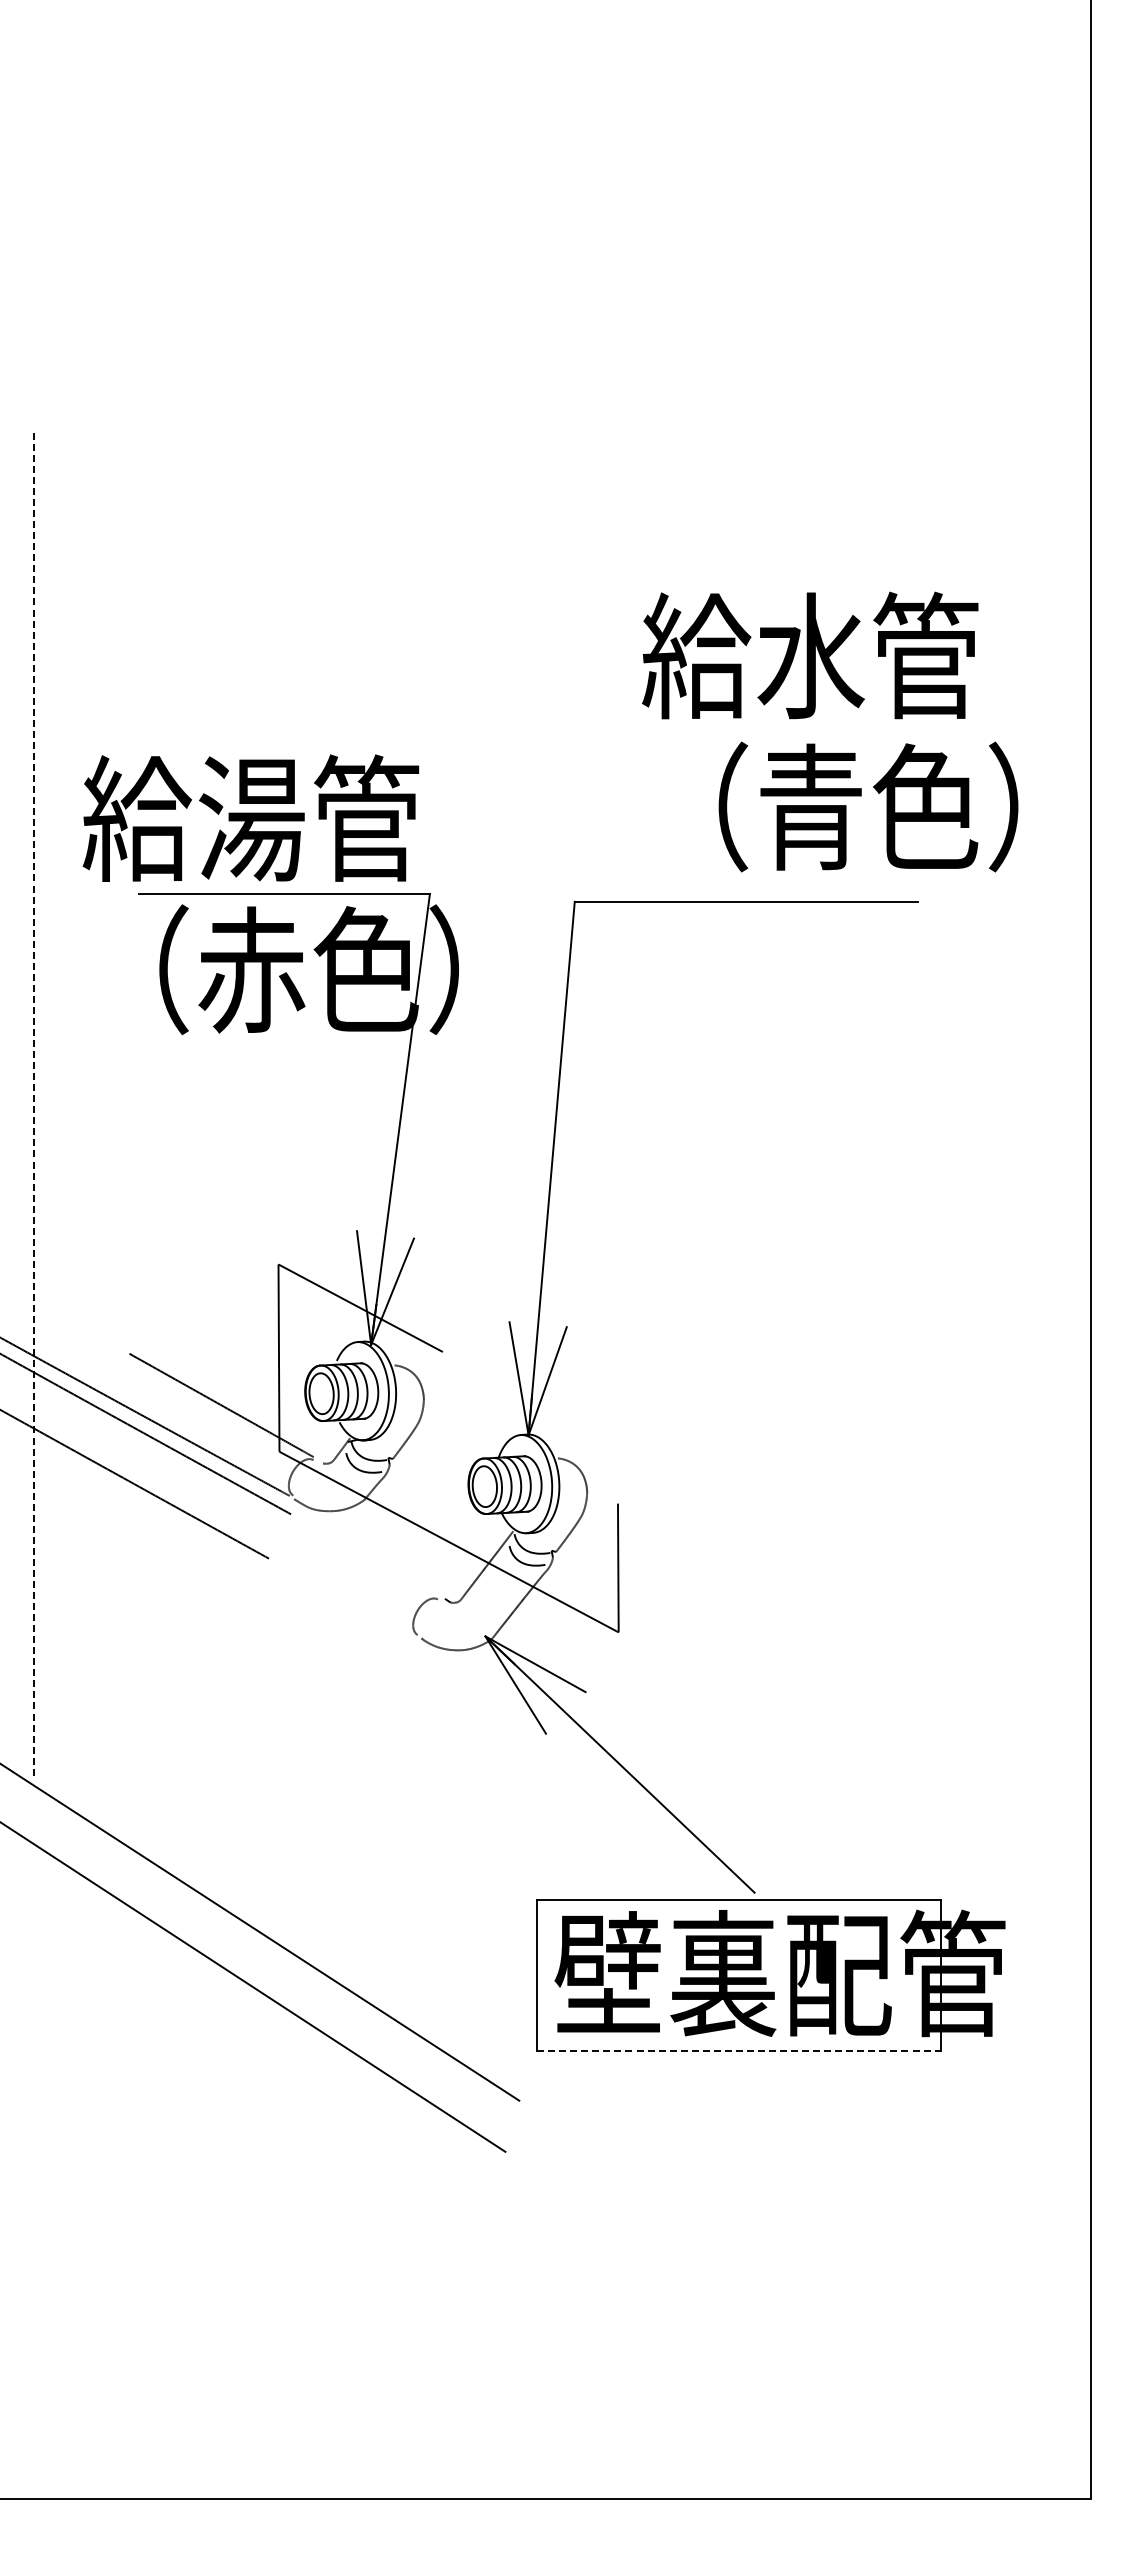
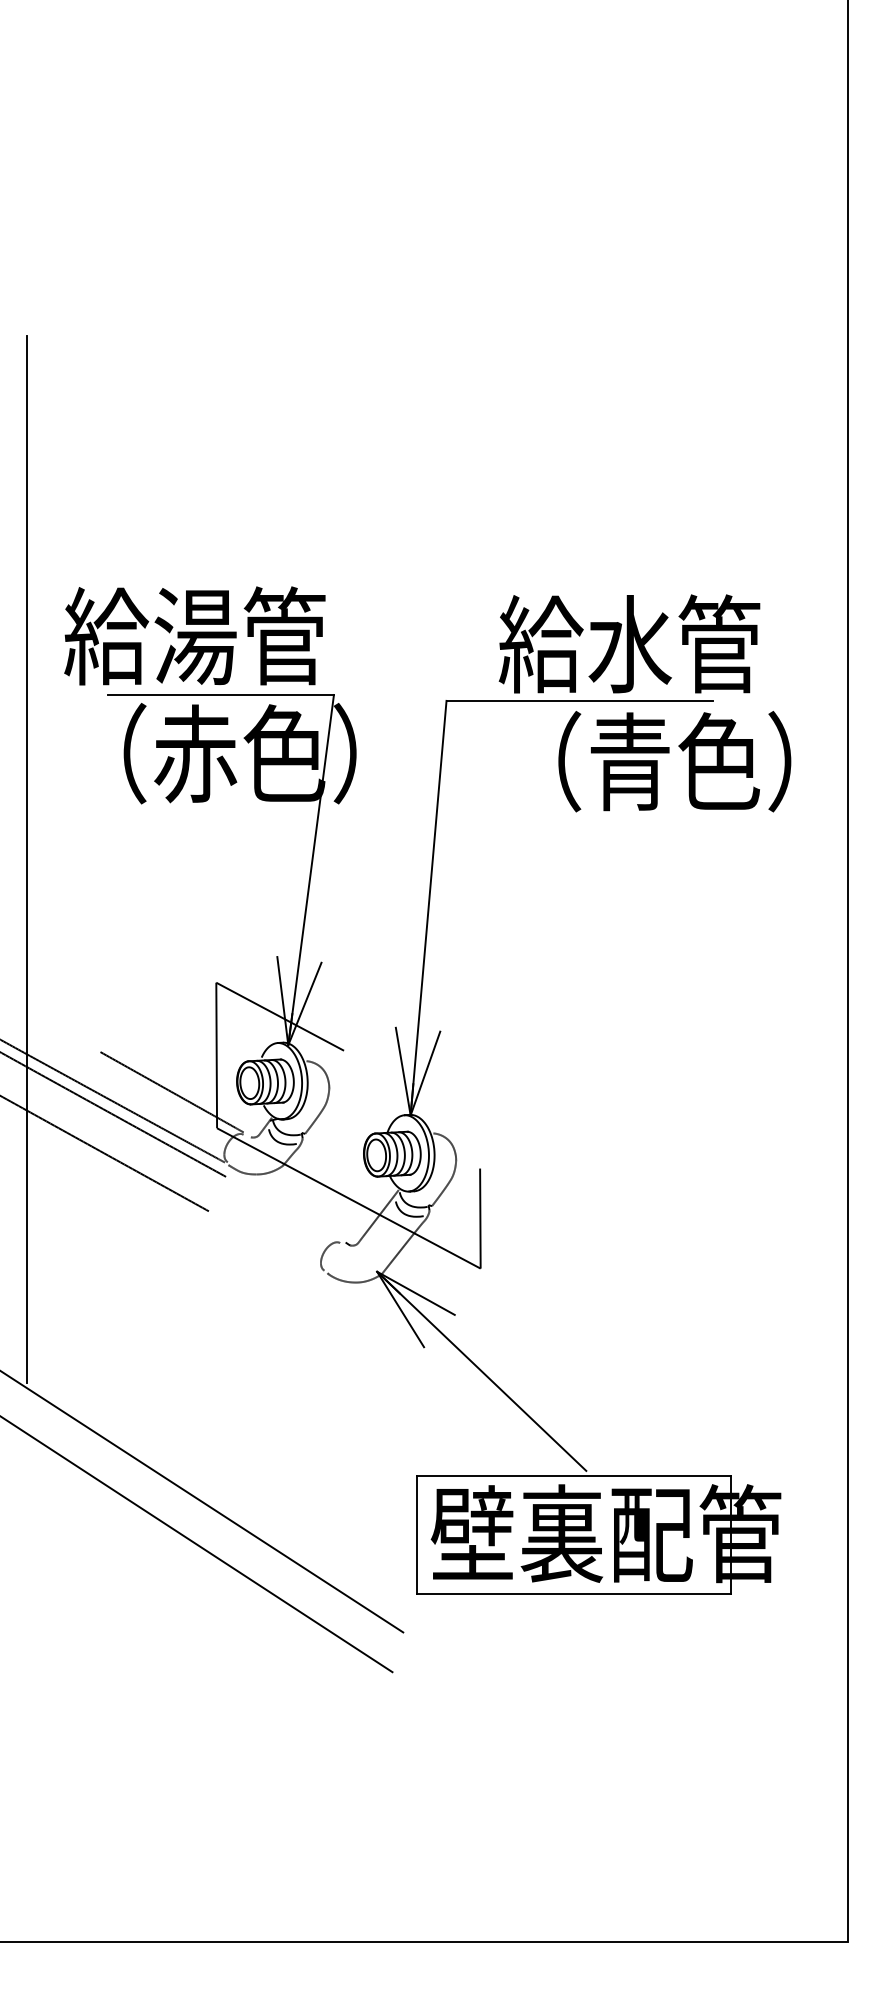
text: (830, 731) -> (645, 702), moved
line: (34, 1106) -> (26, 859), dashed -> solid
line: (739, 2051) -> (574, 1594), dashed -> solid

